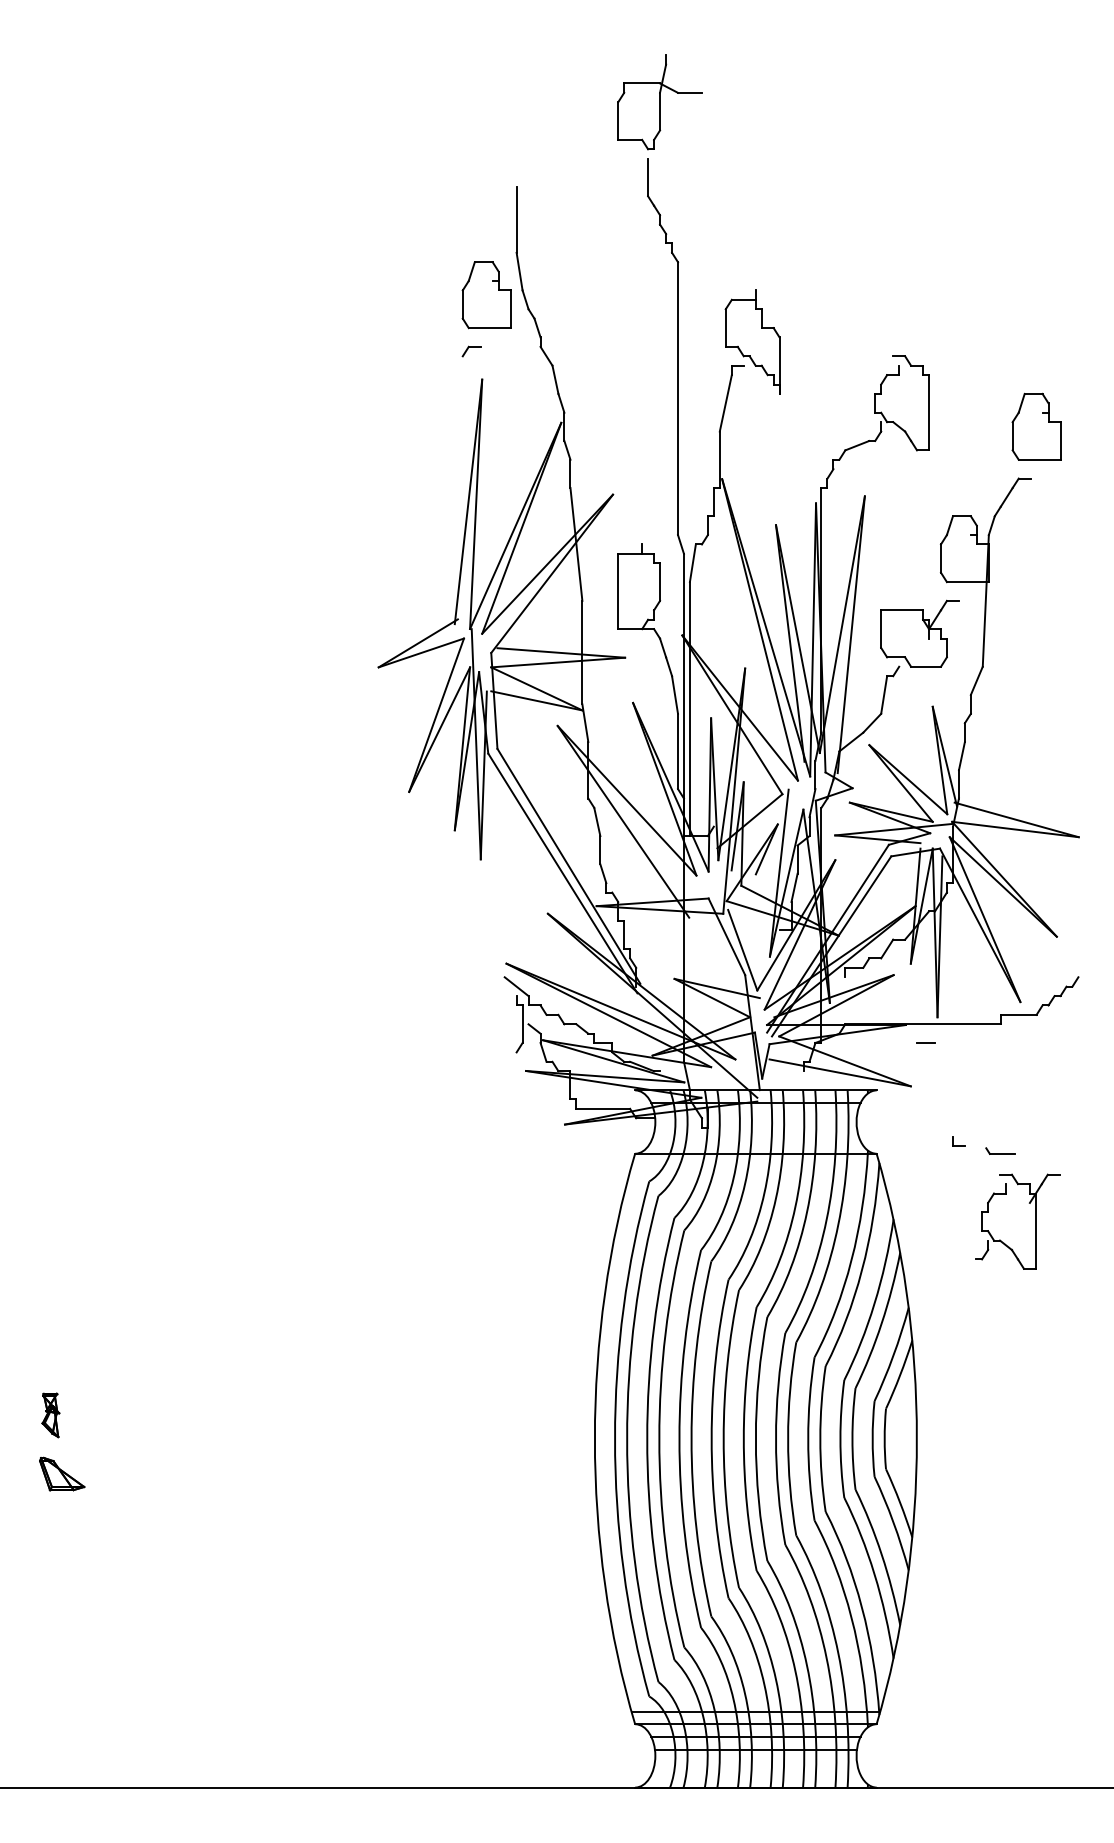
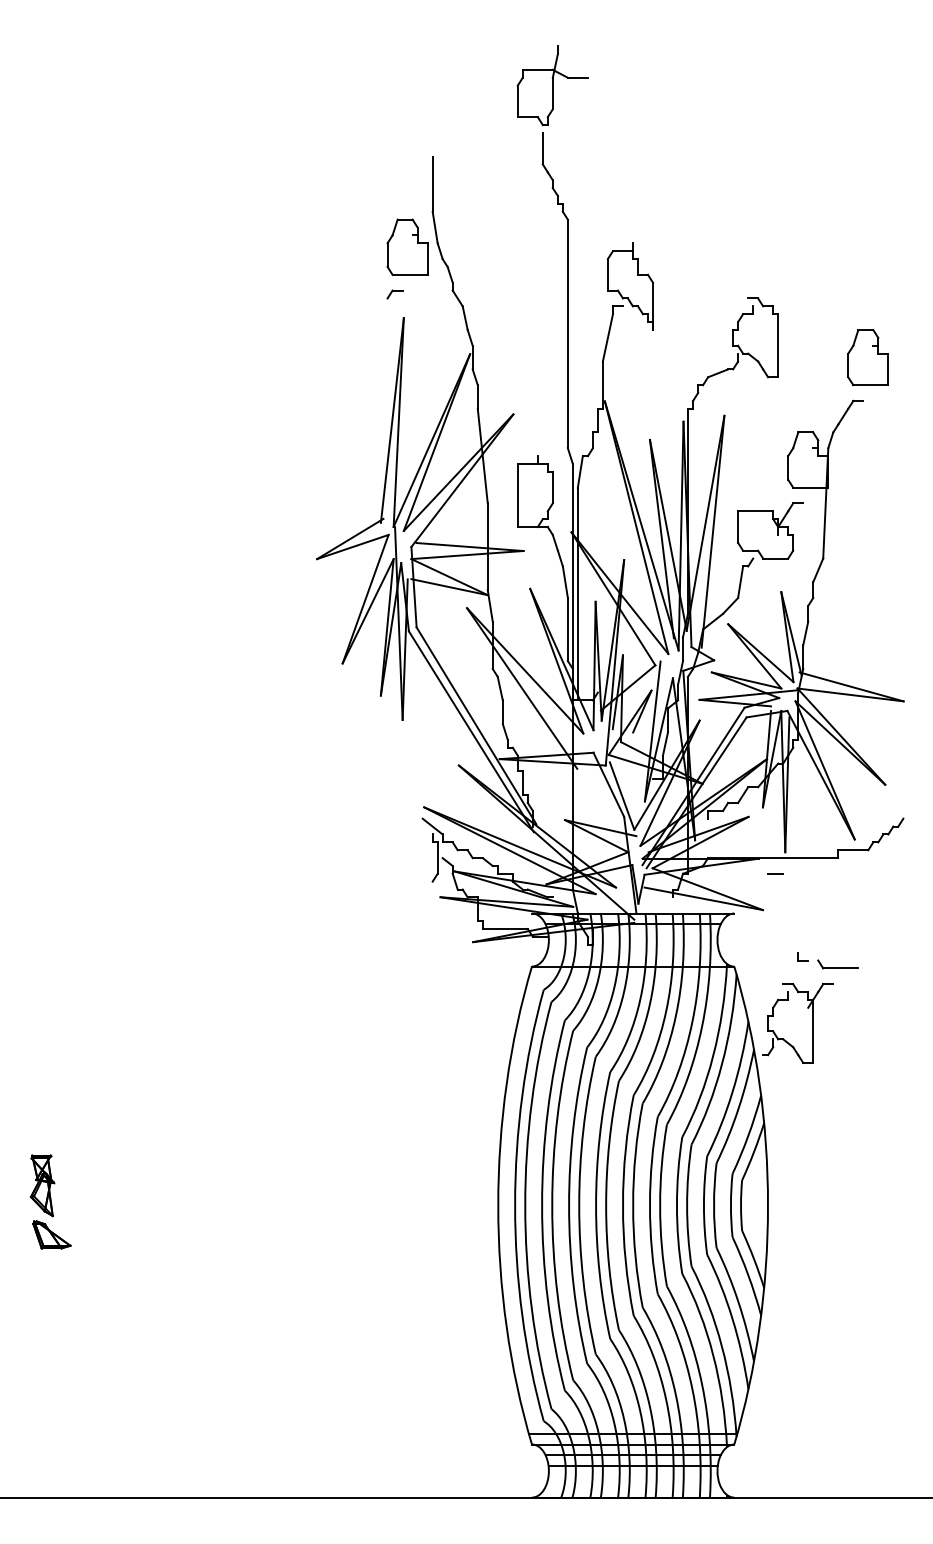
part: (1000, 1150) -> (838, 963), size x1.67
part: (1035, 1221) -> (812, 1023), moved
part: (50, 1415) -> (42, 1185), size x1.67

